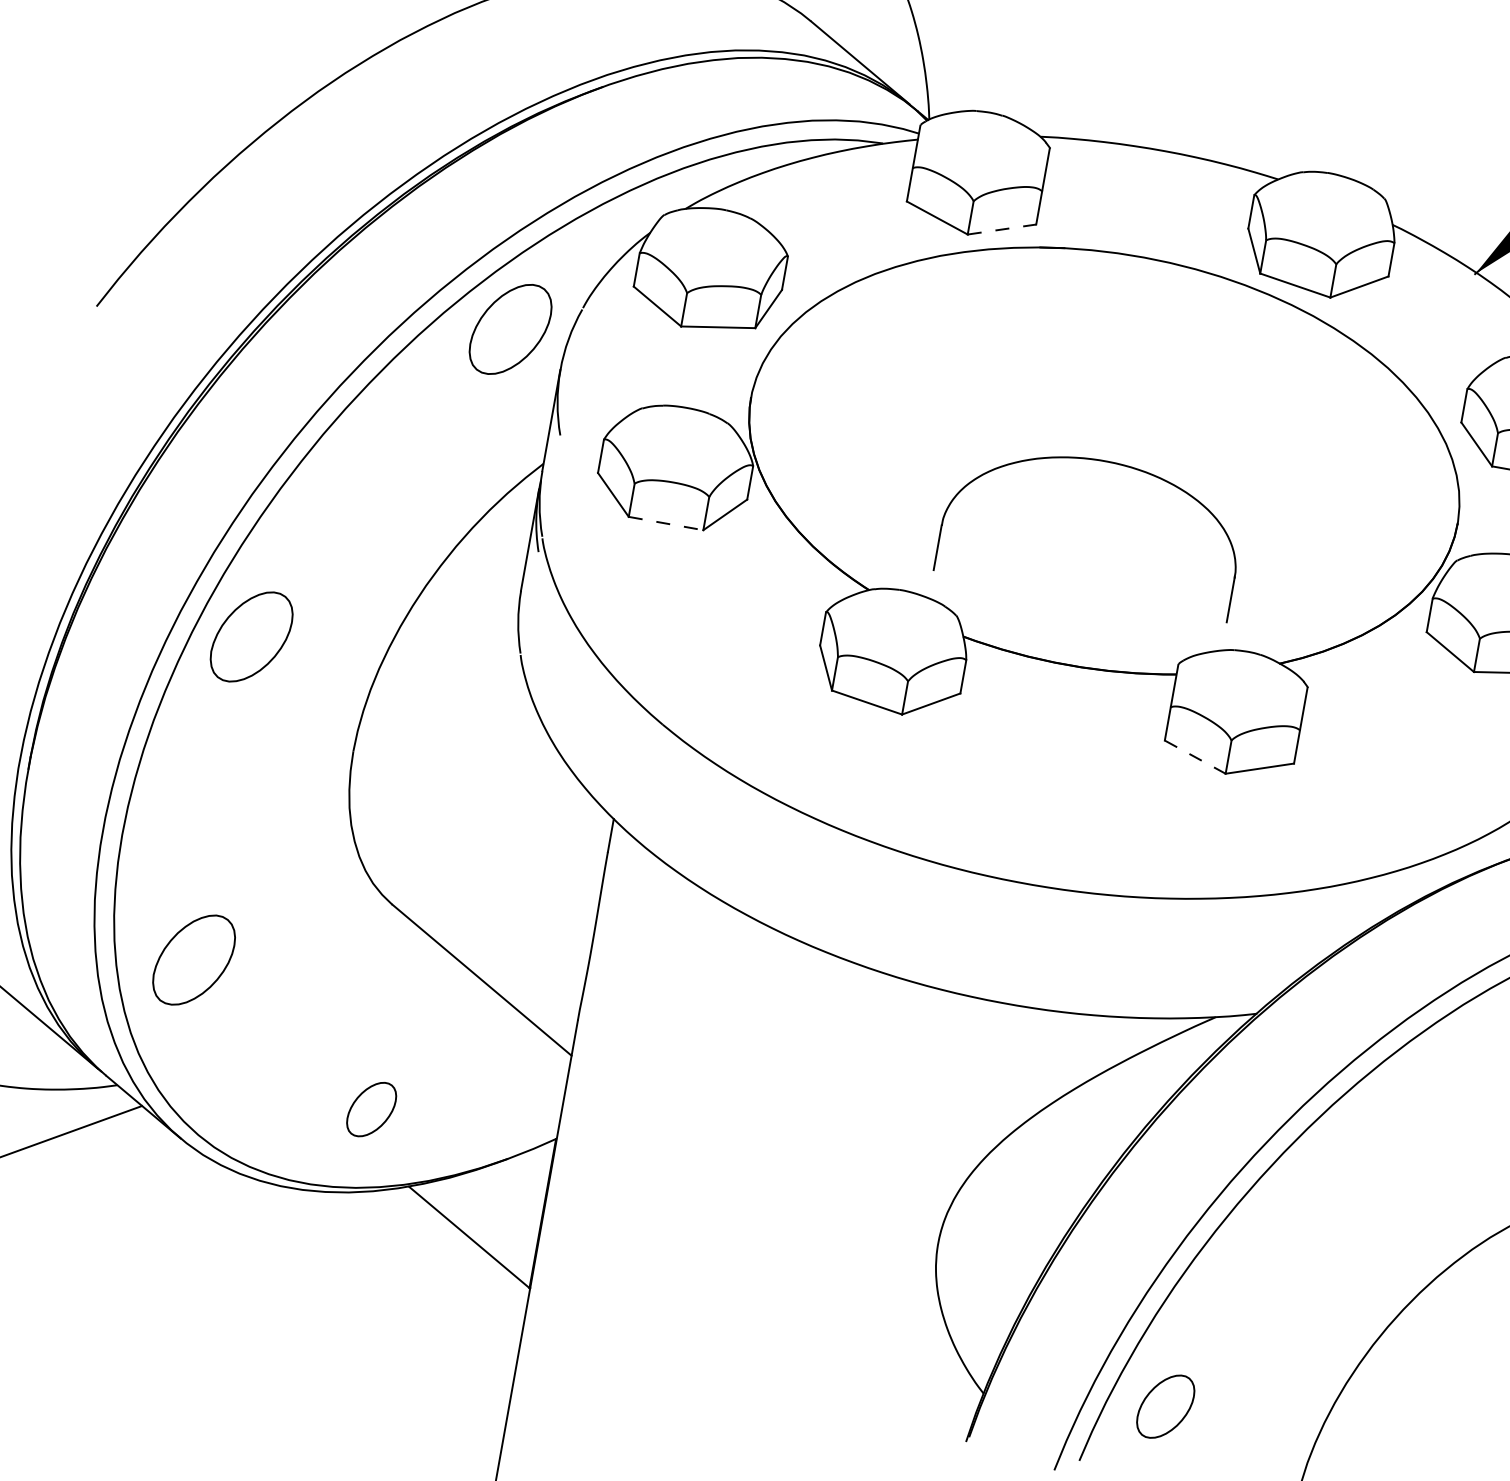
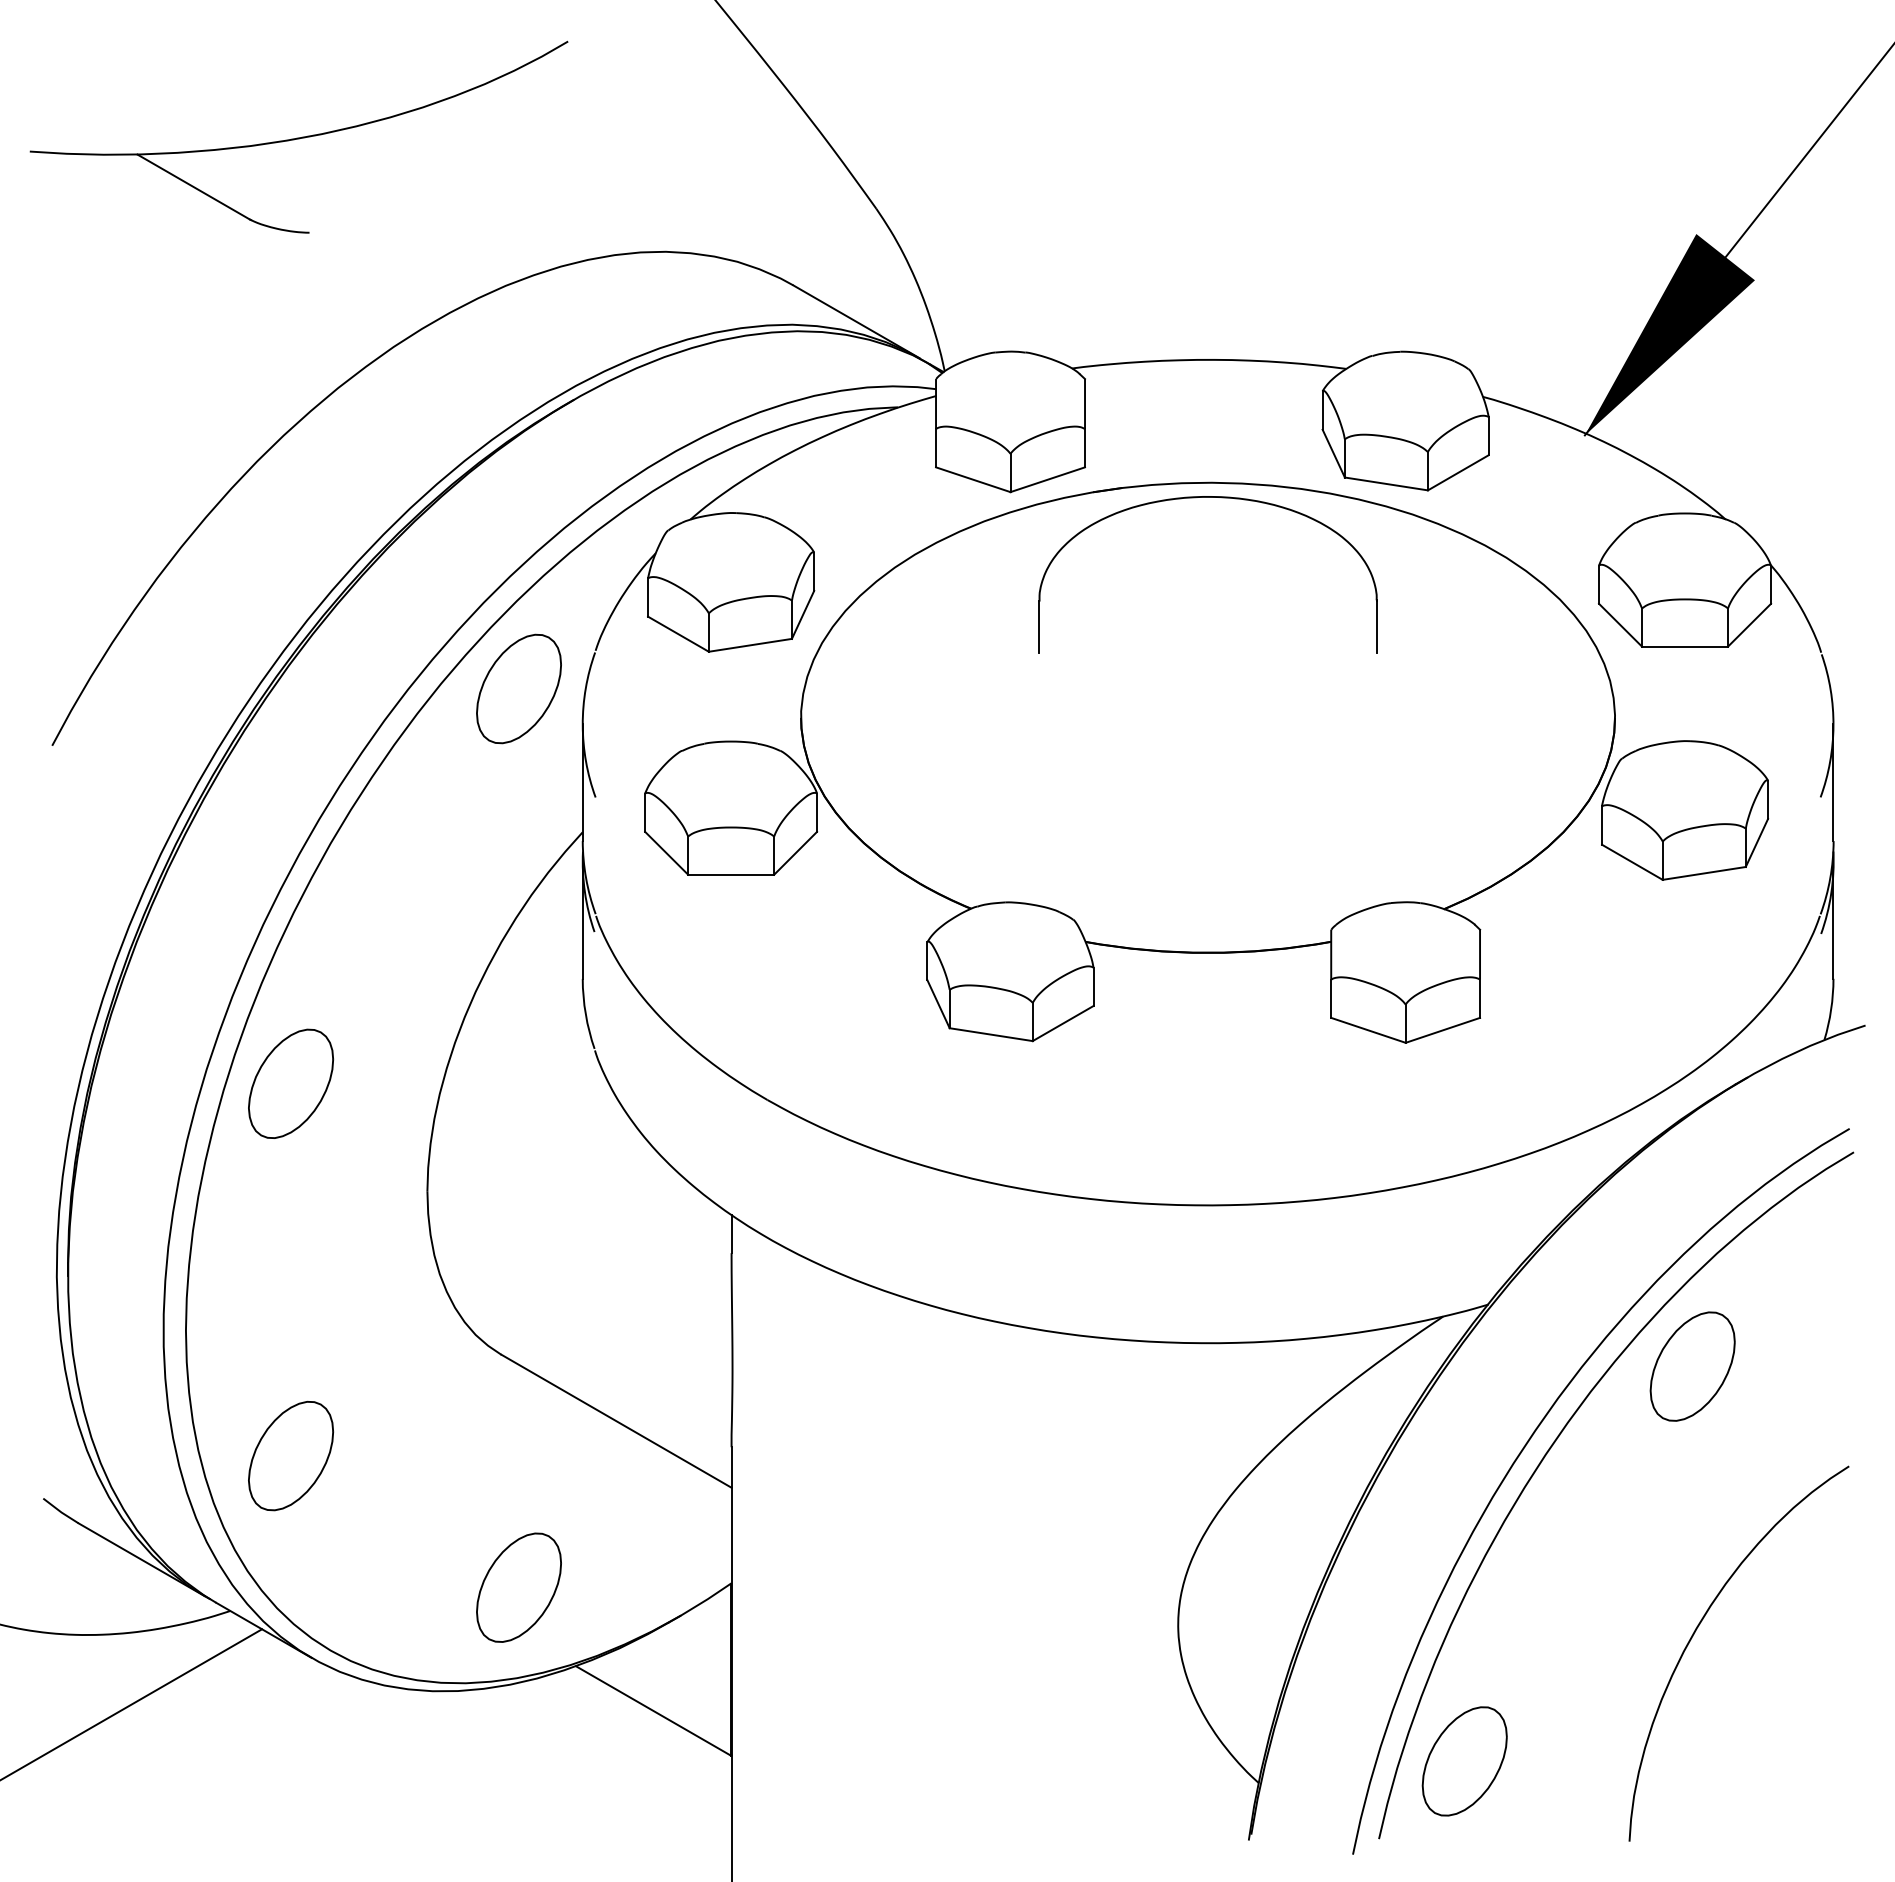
line: (1002, 229) -> (1048, 479), dashed -> solid
part: (1093, 460) -> (1195, 498), moved
line: (666, 523) -> (731, 874), dashed -> solid
line: (1195, 757) -> (1368, 1030), dashed -> solid
part: (1424, 1099) -> (1692, 1366), added
part: (371, 1109) -> (518, 1587), size x1.67
part: (1165, 1406) -> (1464, 1761), size x1.43

